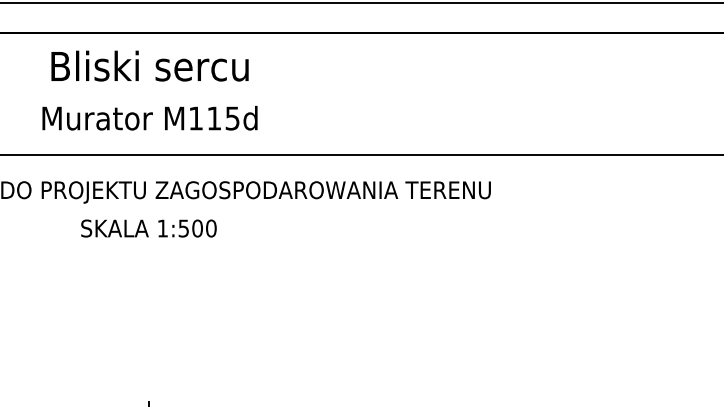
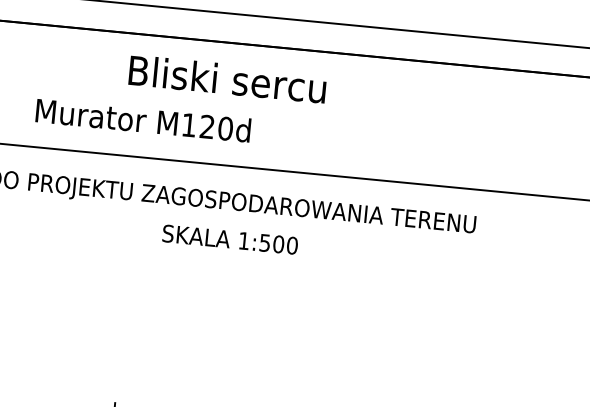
text: (149, 65) -> (227, 78), moved
text: (223, 118) -> (216, 127), M115d -> M120d
text: (148, 228) -> (229, 239), moved

